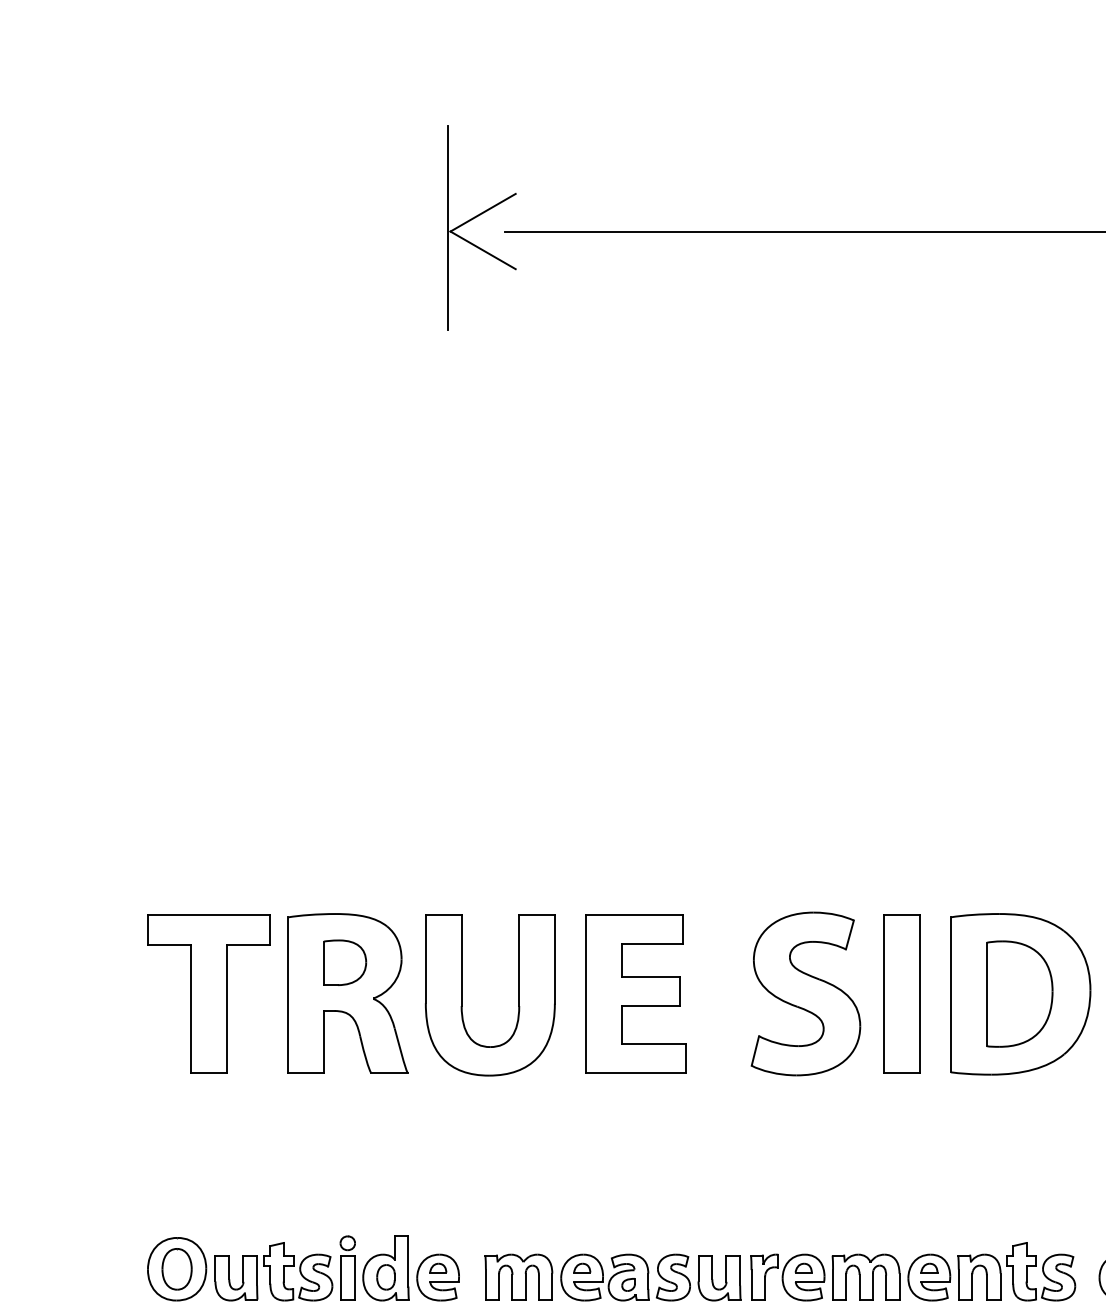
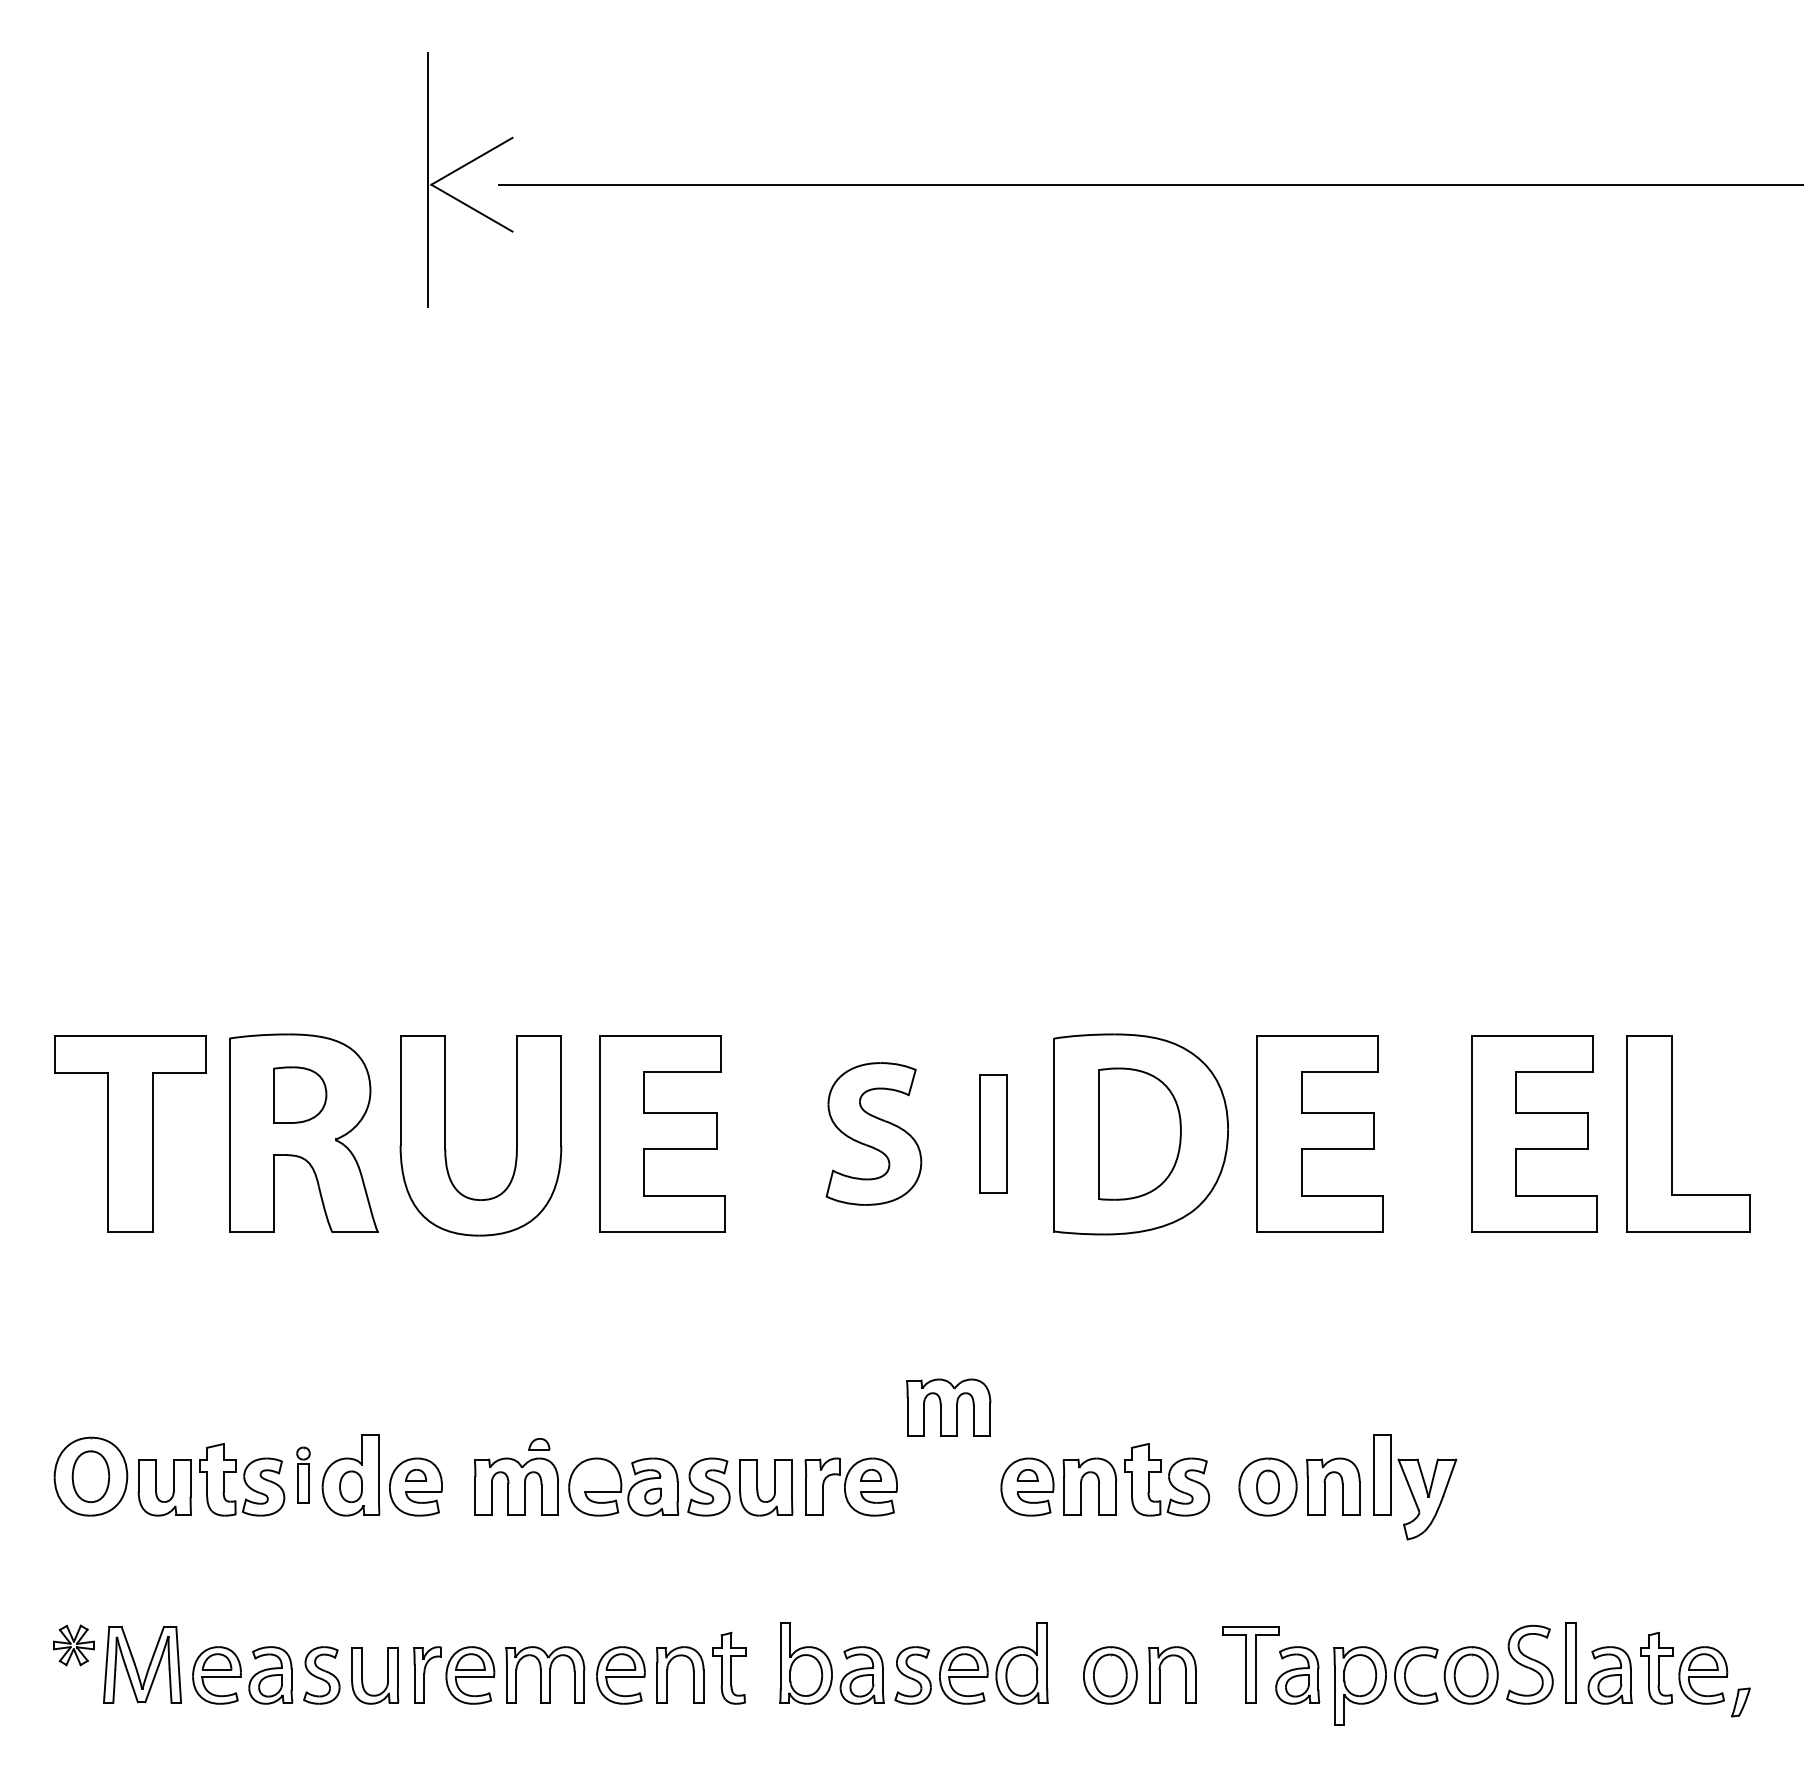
part: (805, 993) -> (873, 1133), size x0.7
part: (902, 993) -> (993, 1133), size x0.6
part: (347, 1267) -> (303, 1474), size x0.7
part: (582, 1268) -> (539, 1444), moved
part: (865, 1277) -> (948, 1407), moved

